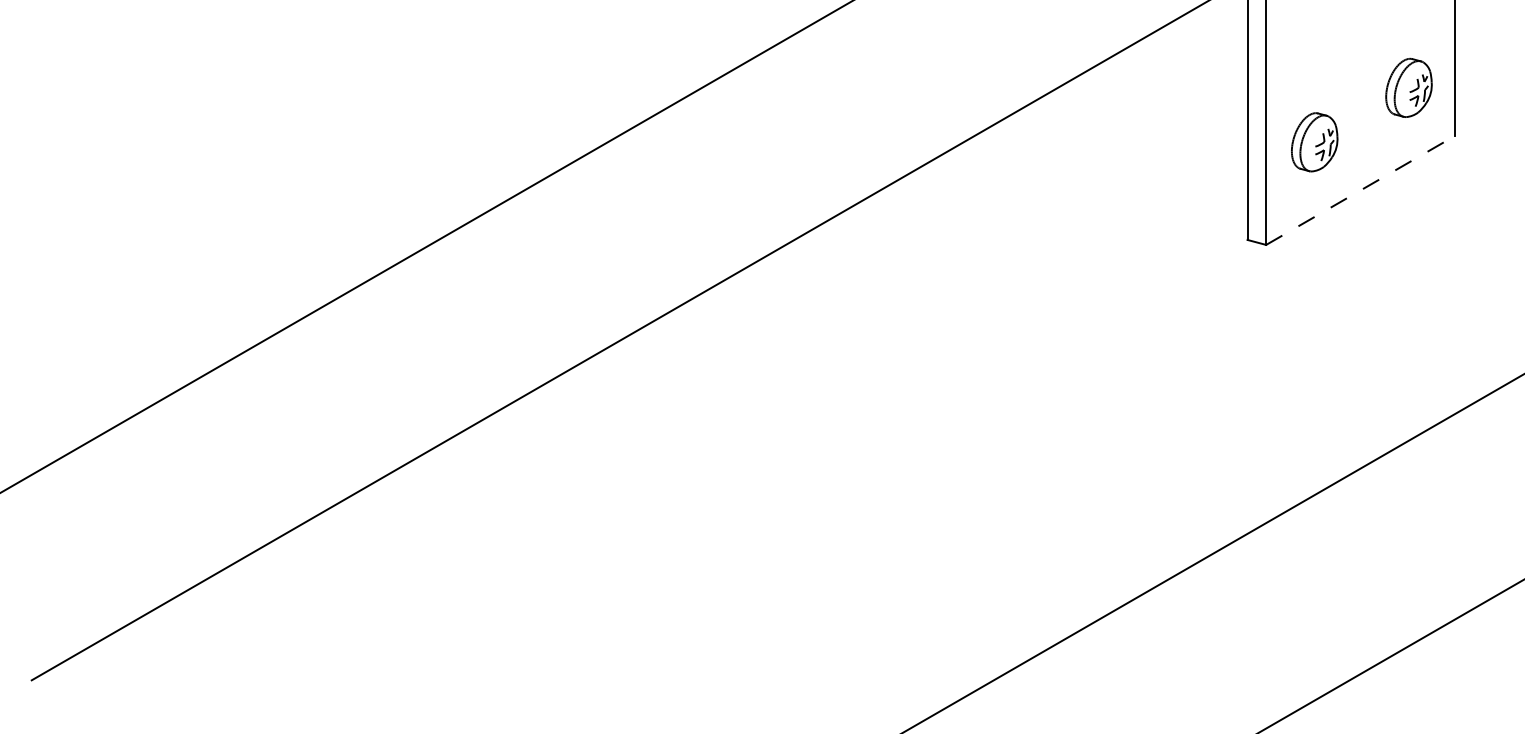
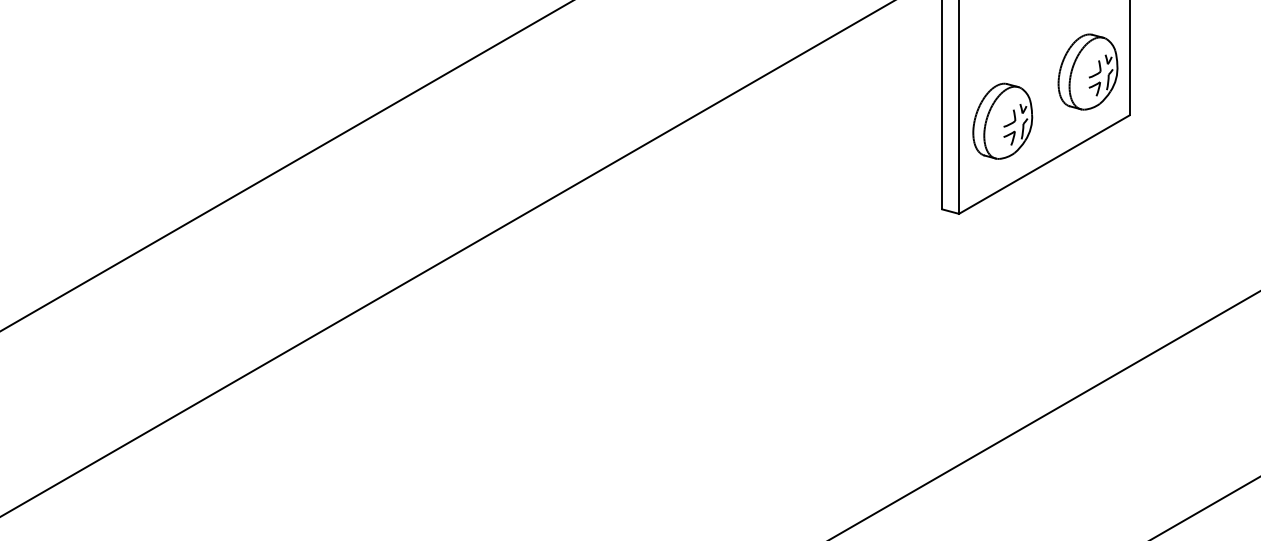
part: (1408, 87) -> (1087, 71), size x1.43
part: (1314, 141) -> (1002, 120), size x1.43
line: (1361, 190) -> (1045, 164), dashed -> solid

